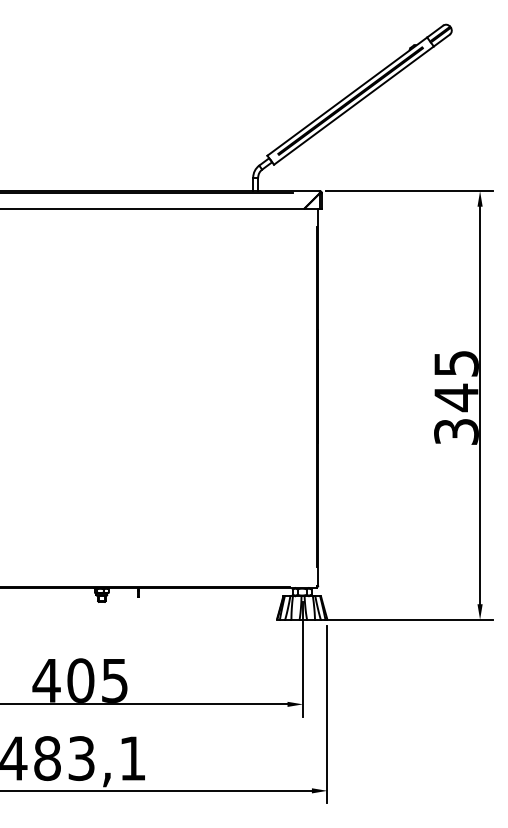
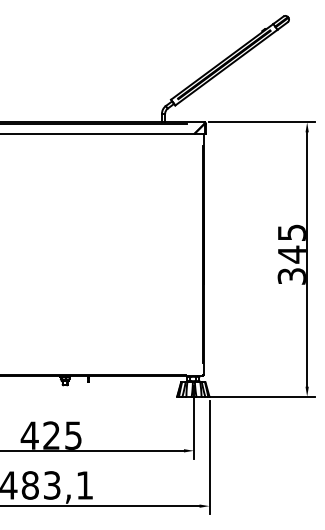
text: (80, 680) -> (51, 435), 405 -> 425

